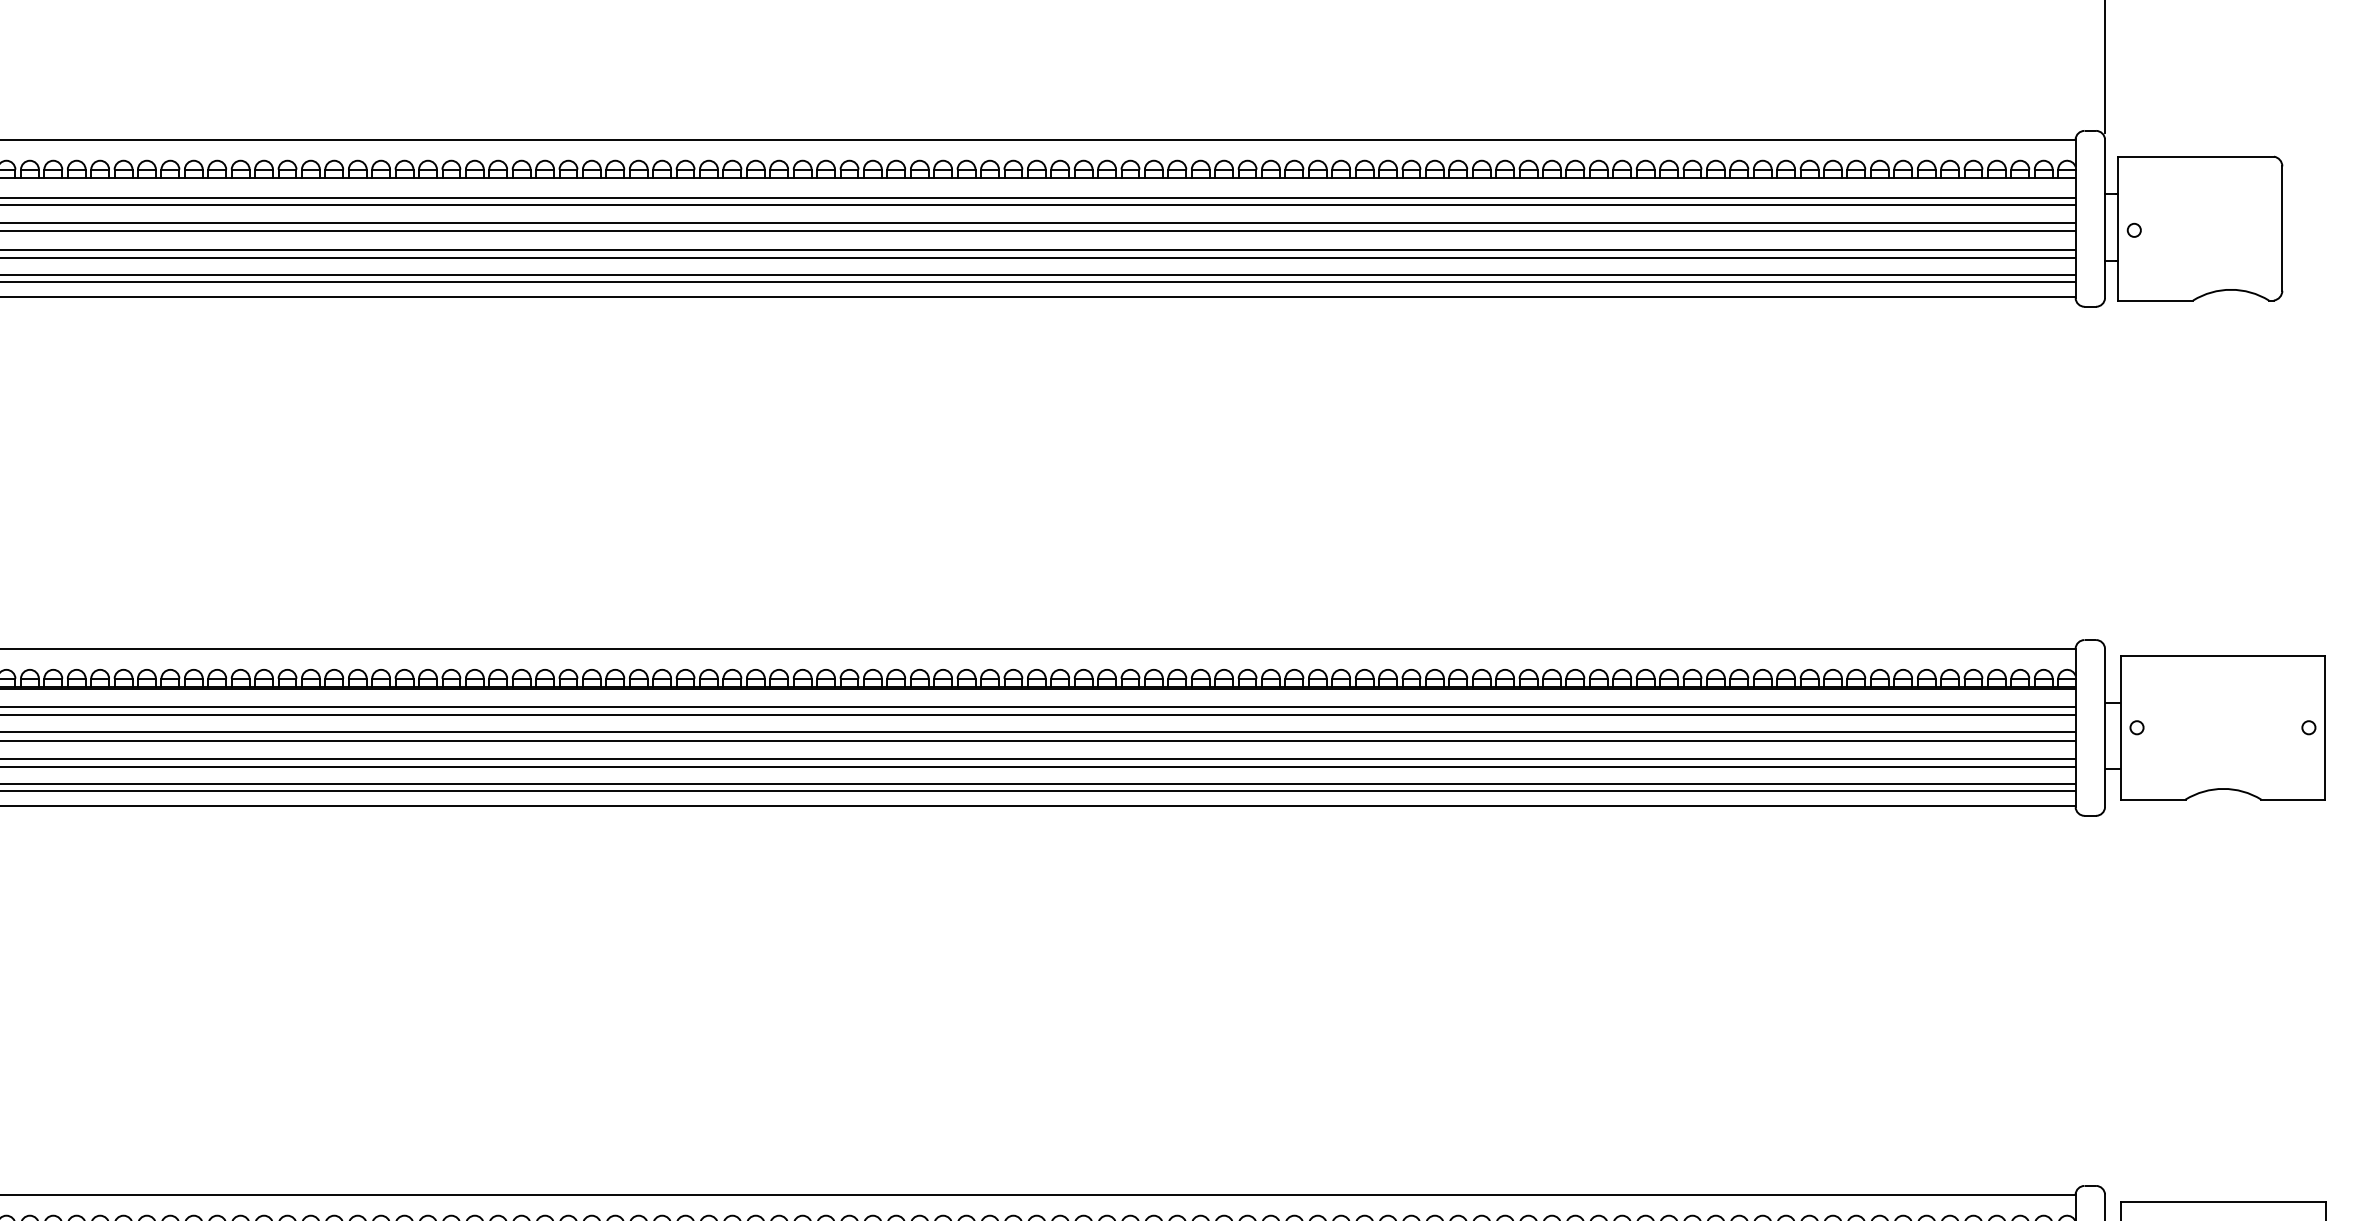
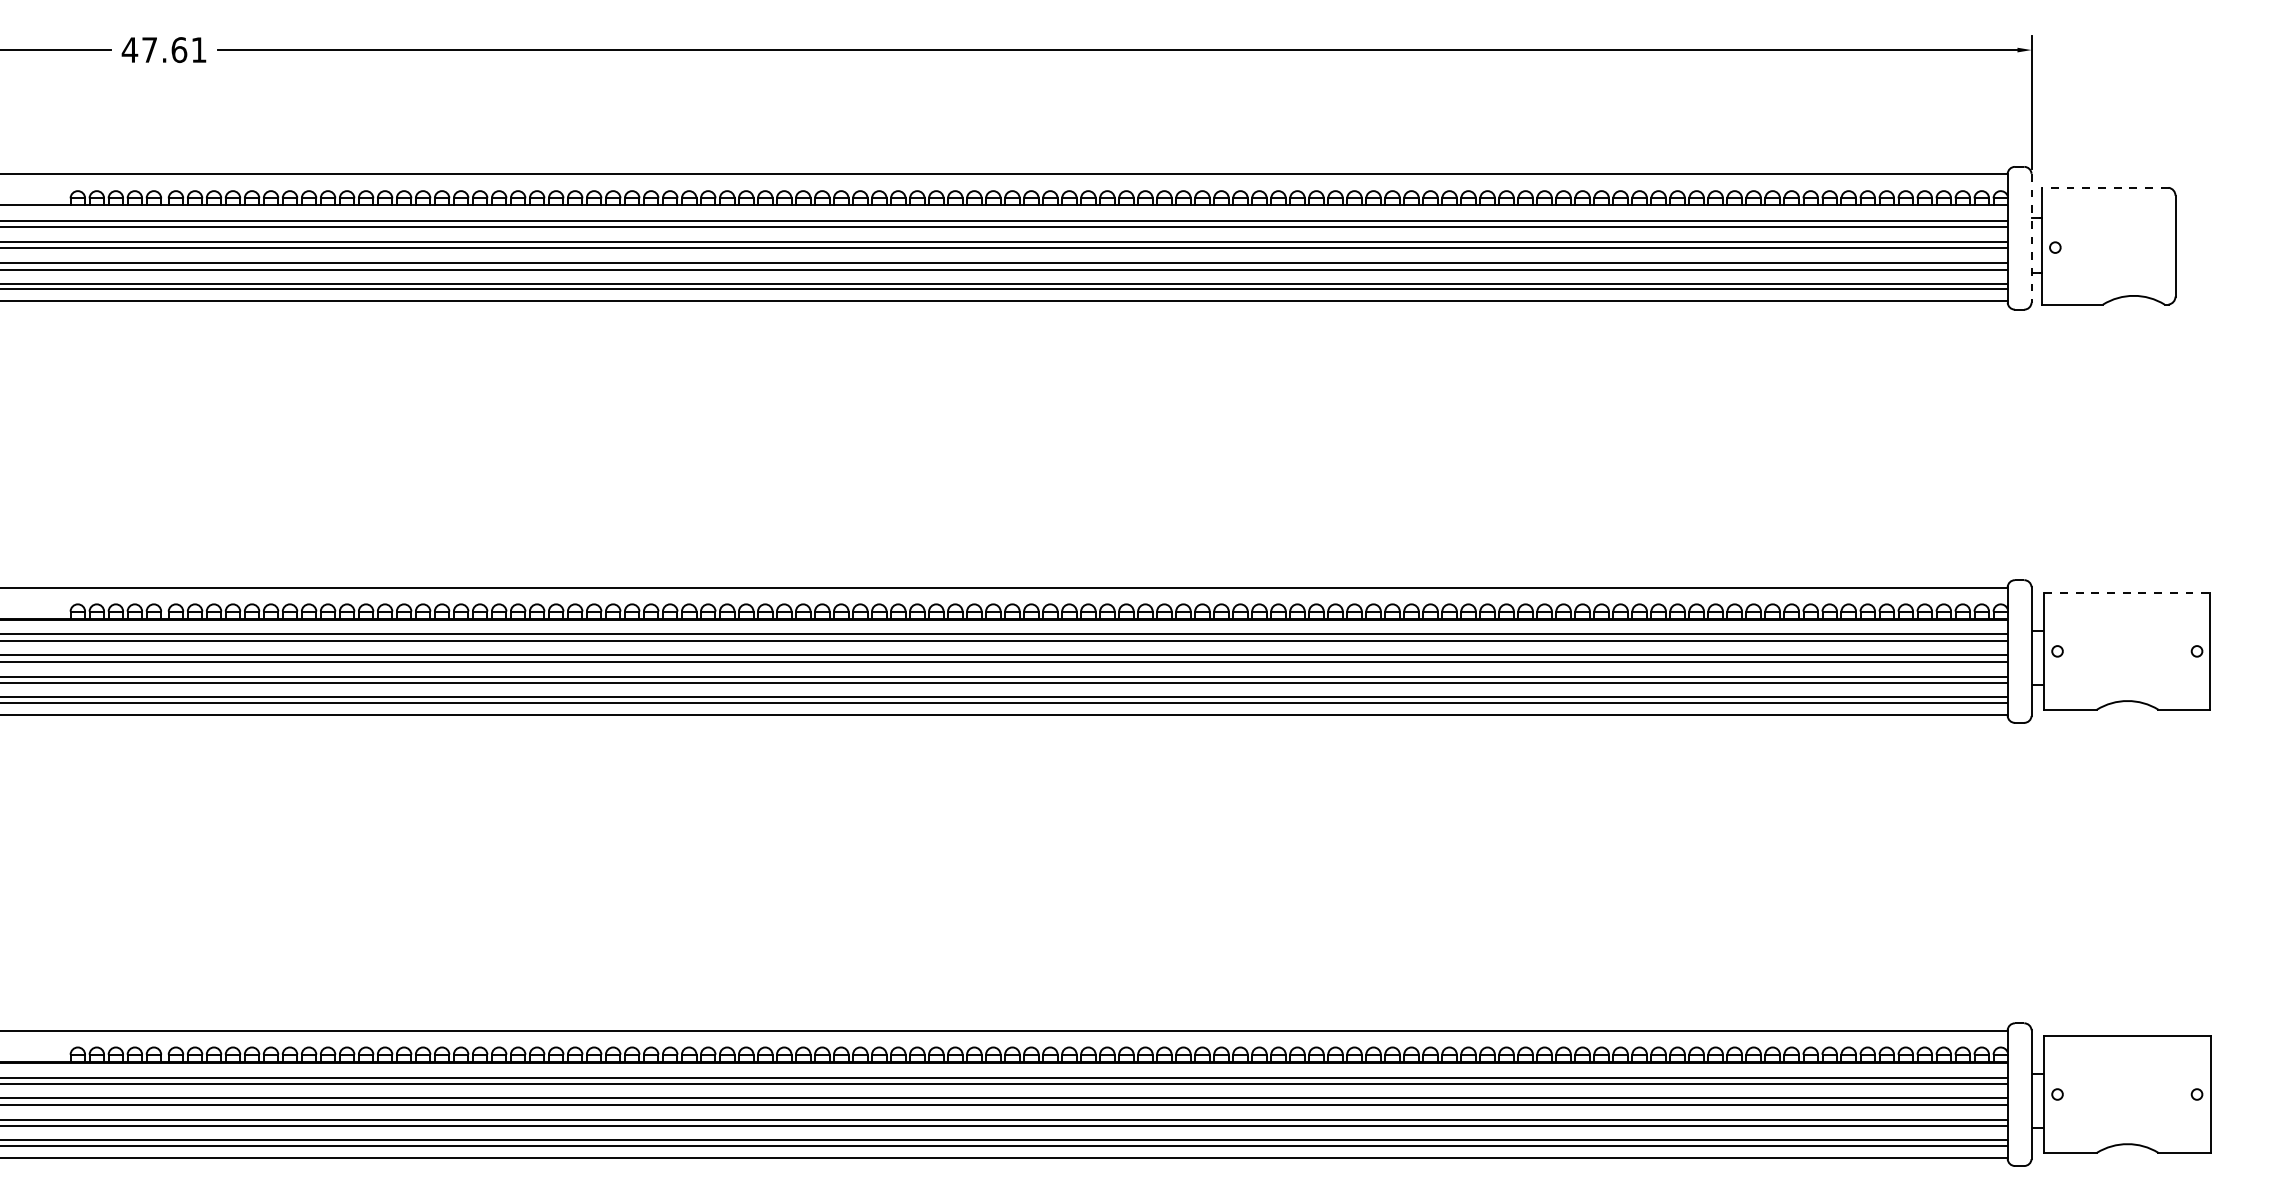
line: (2194, 156) -> (2104, 187), solid -> dashed
line: (2104, 219) -> (2031, 238), solid -> dashed
line: (2223, 655) -> (2127, 592), solid -> dashed

